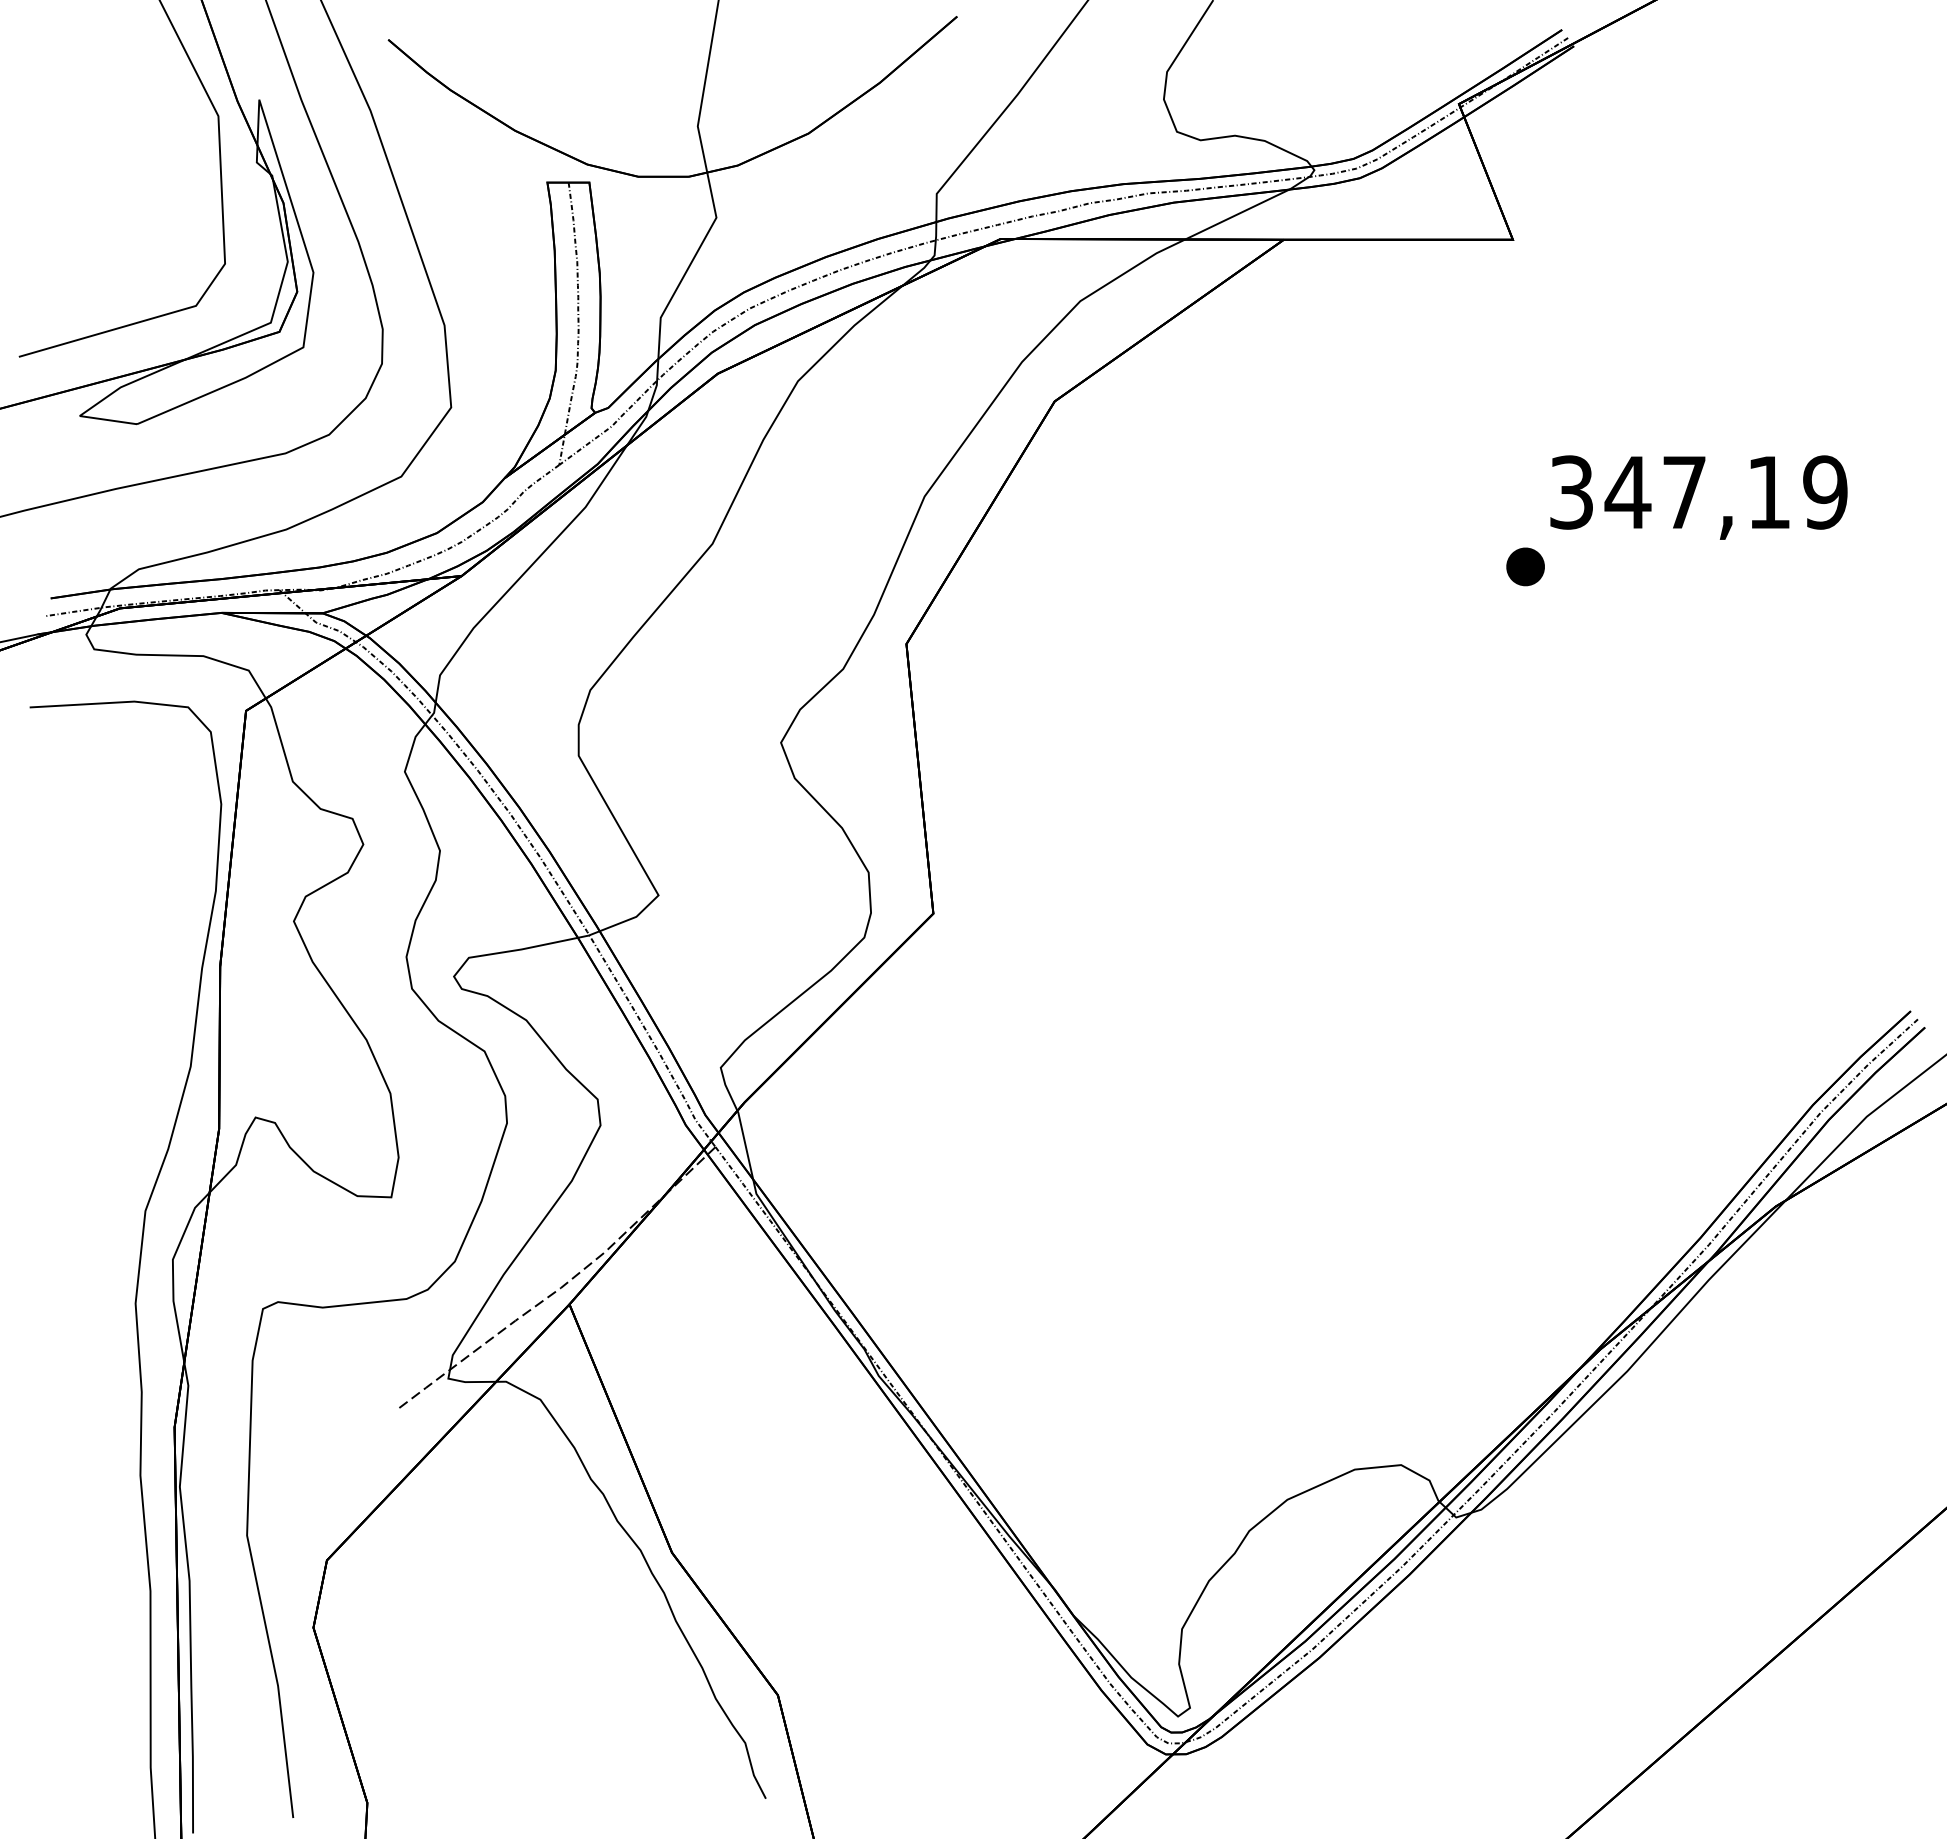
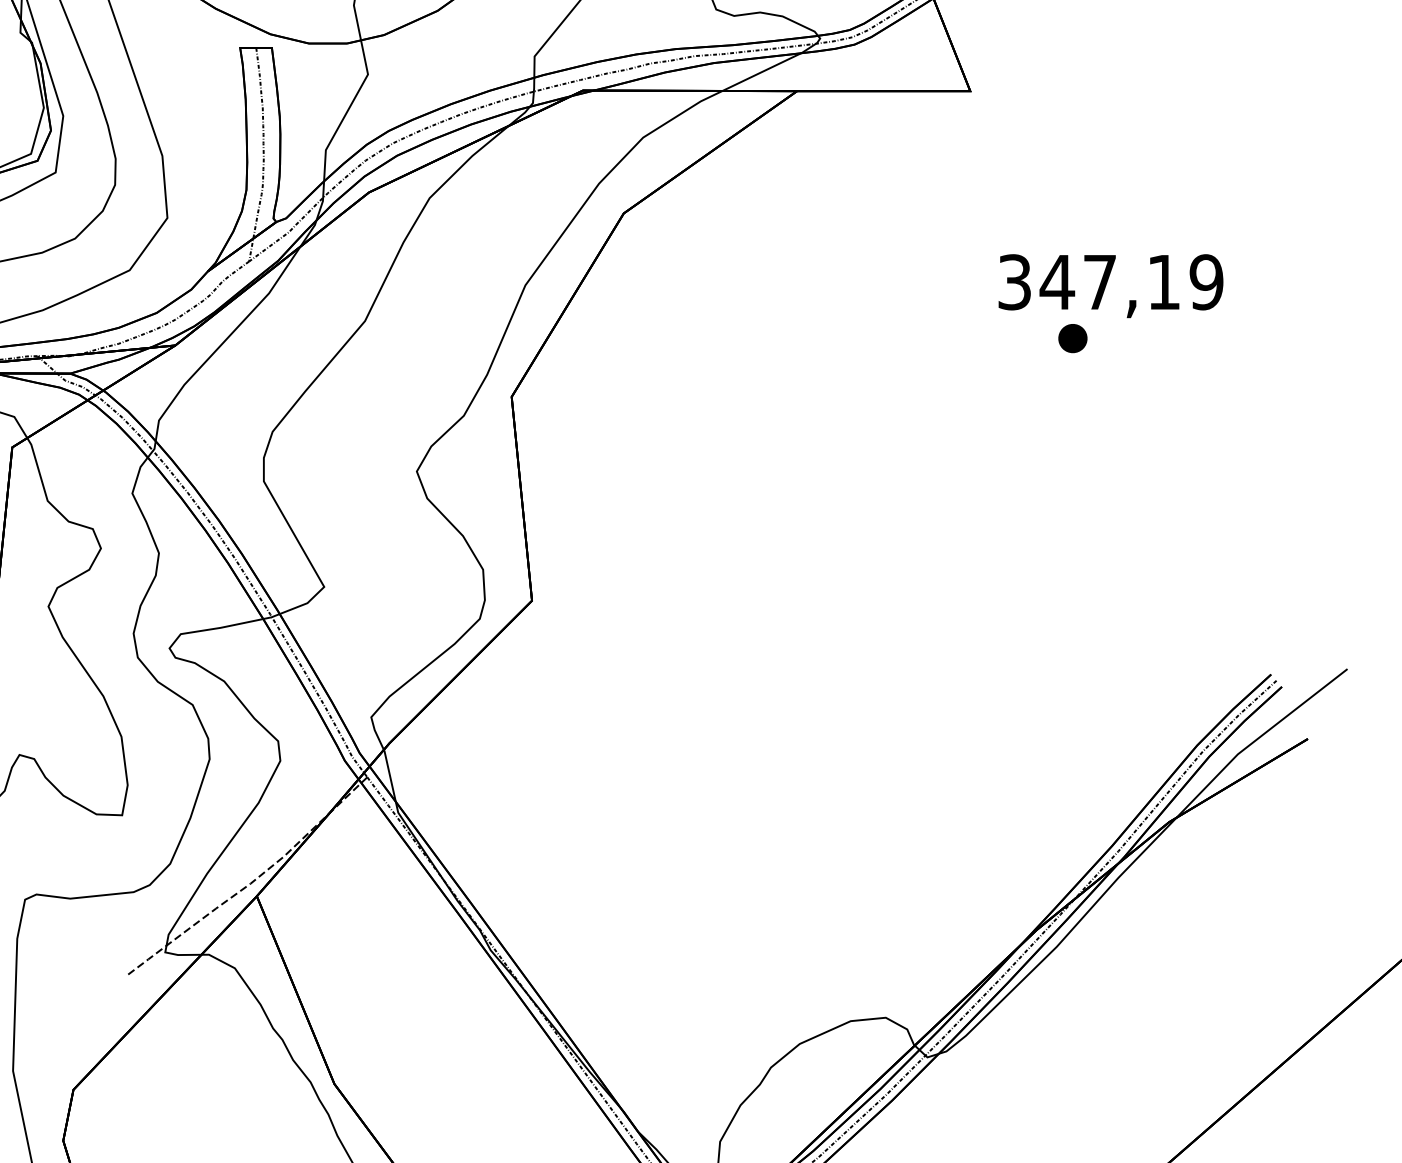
part: (1525, 566) -> (1072, 338), moved

